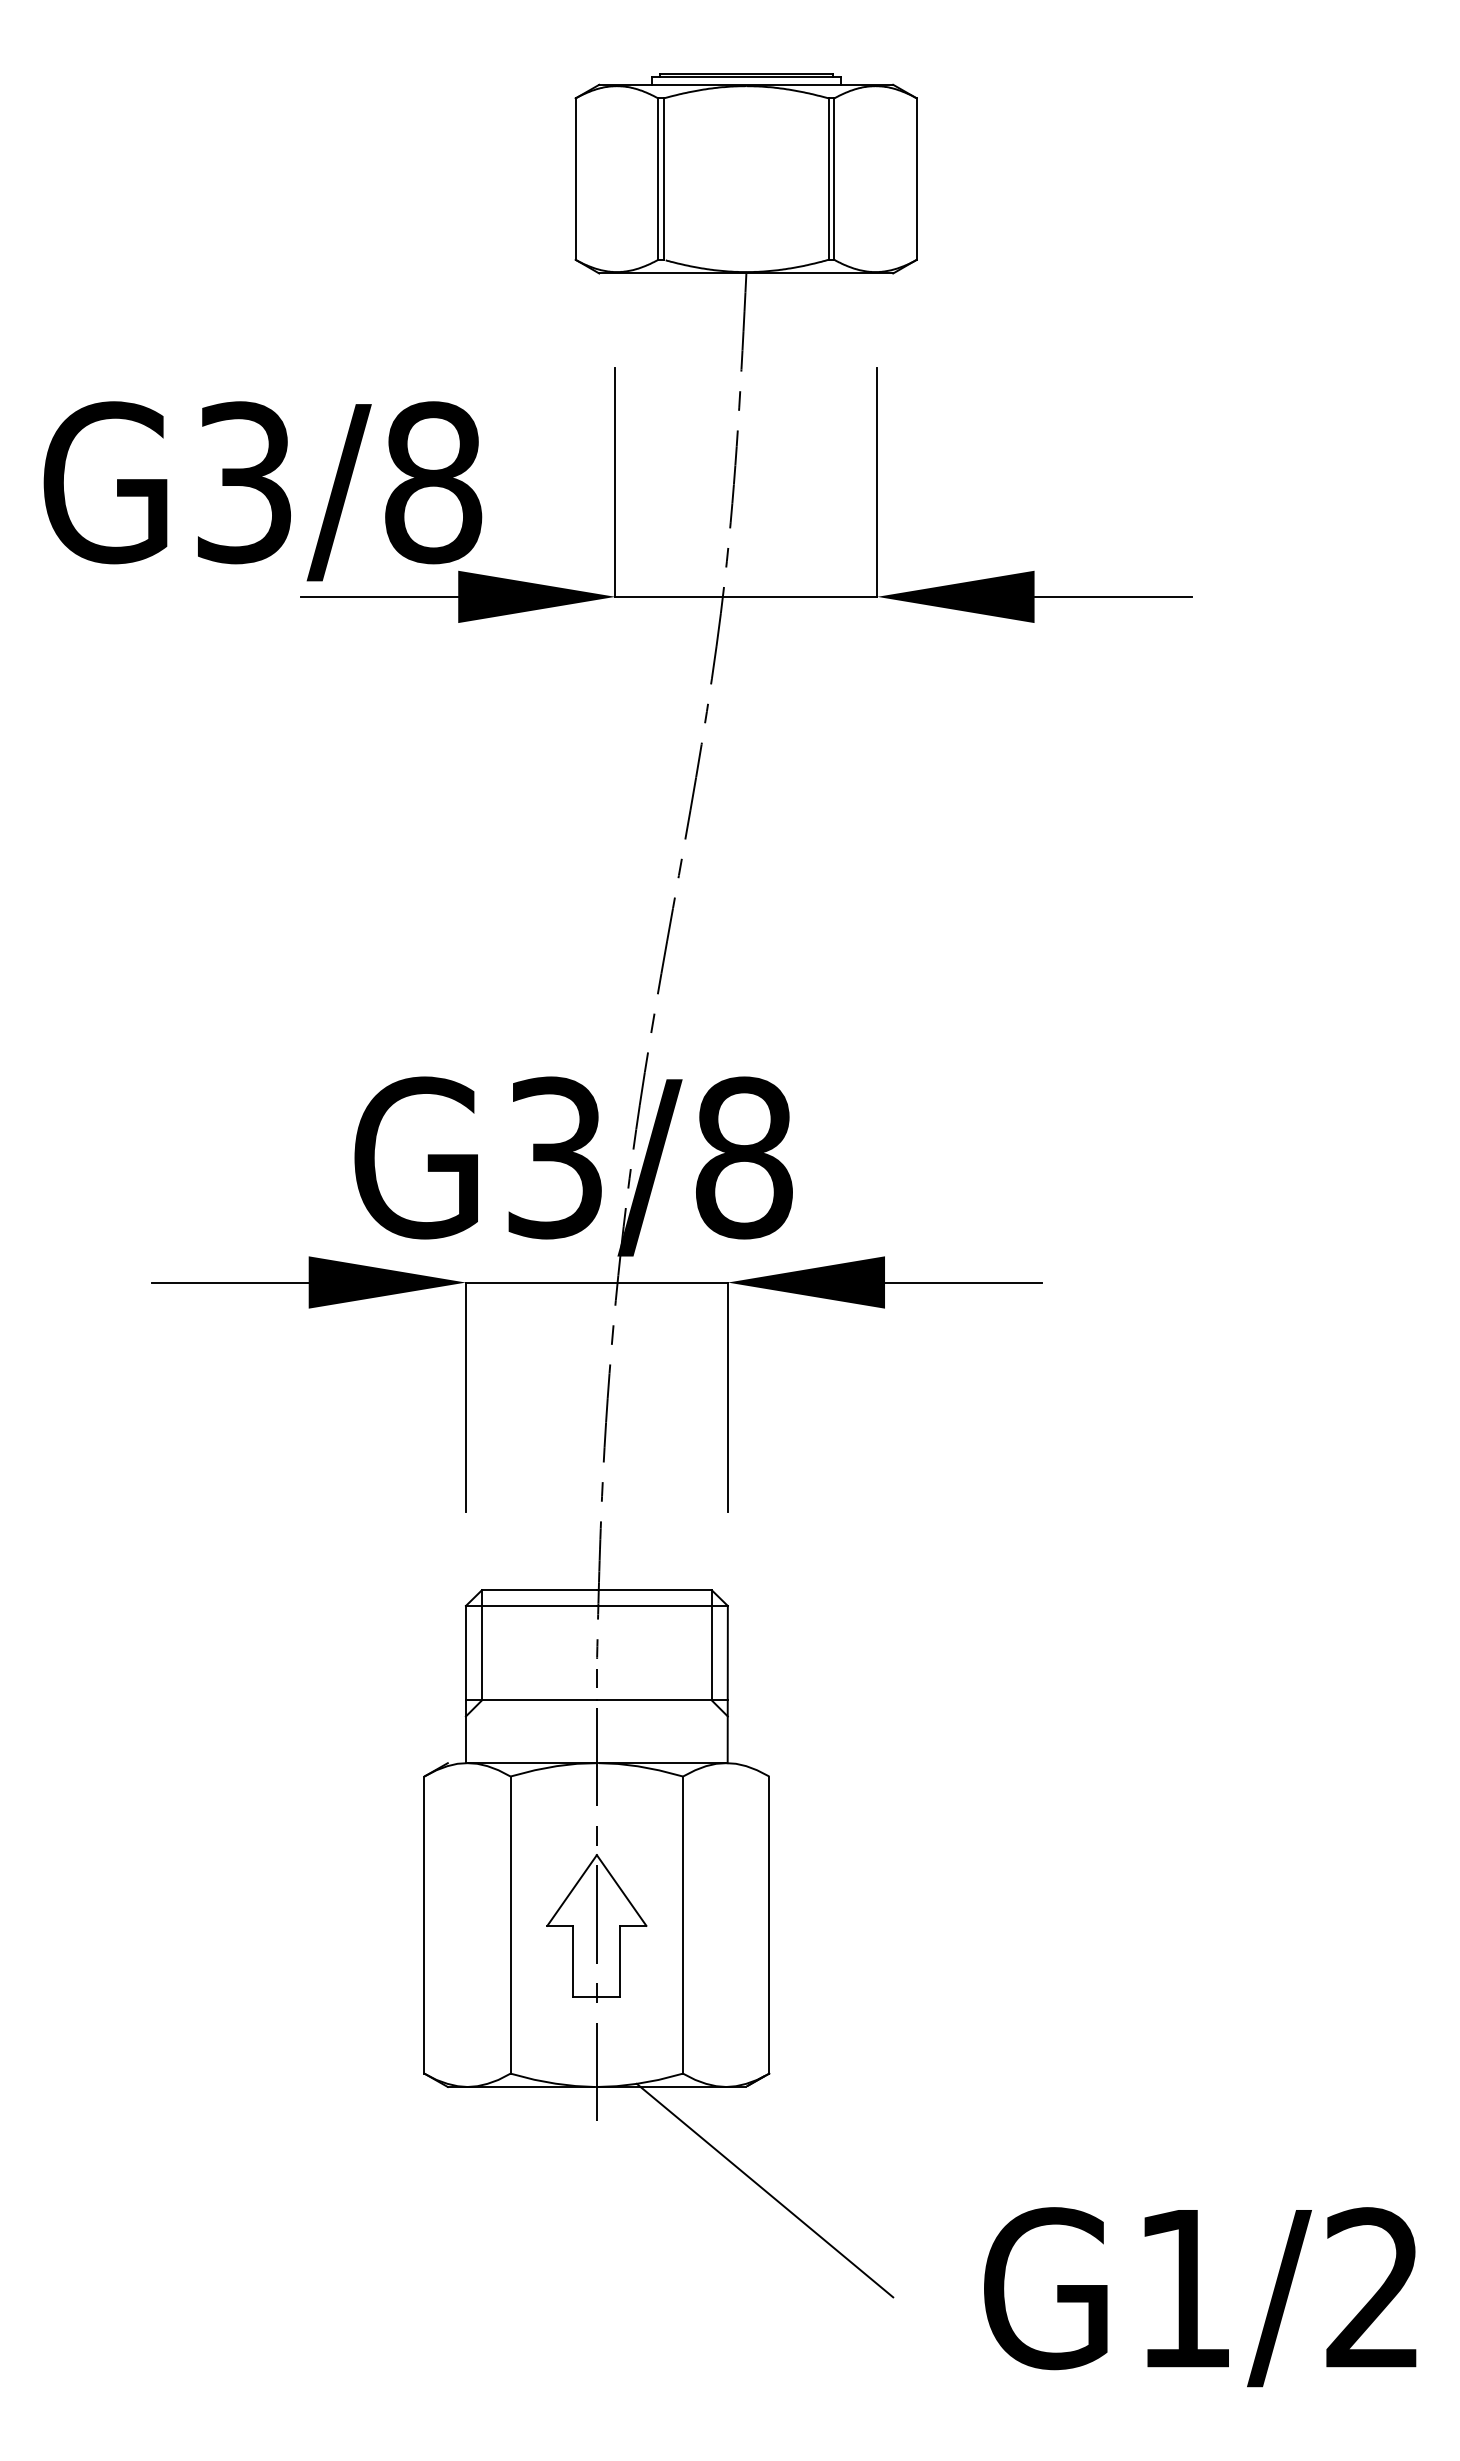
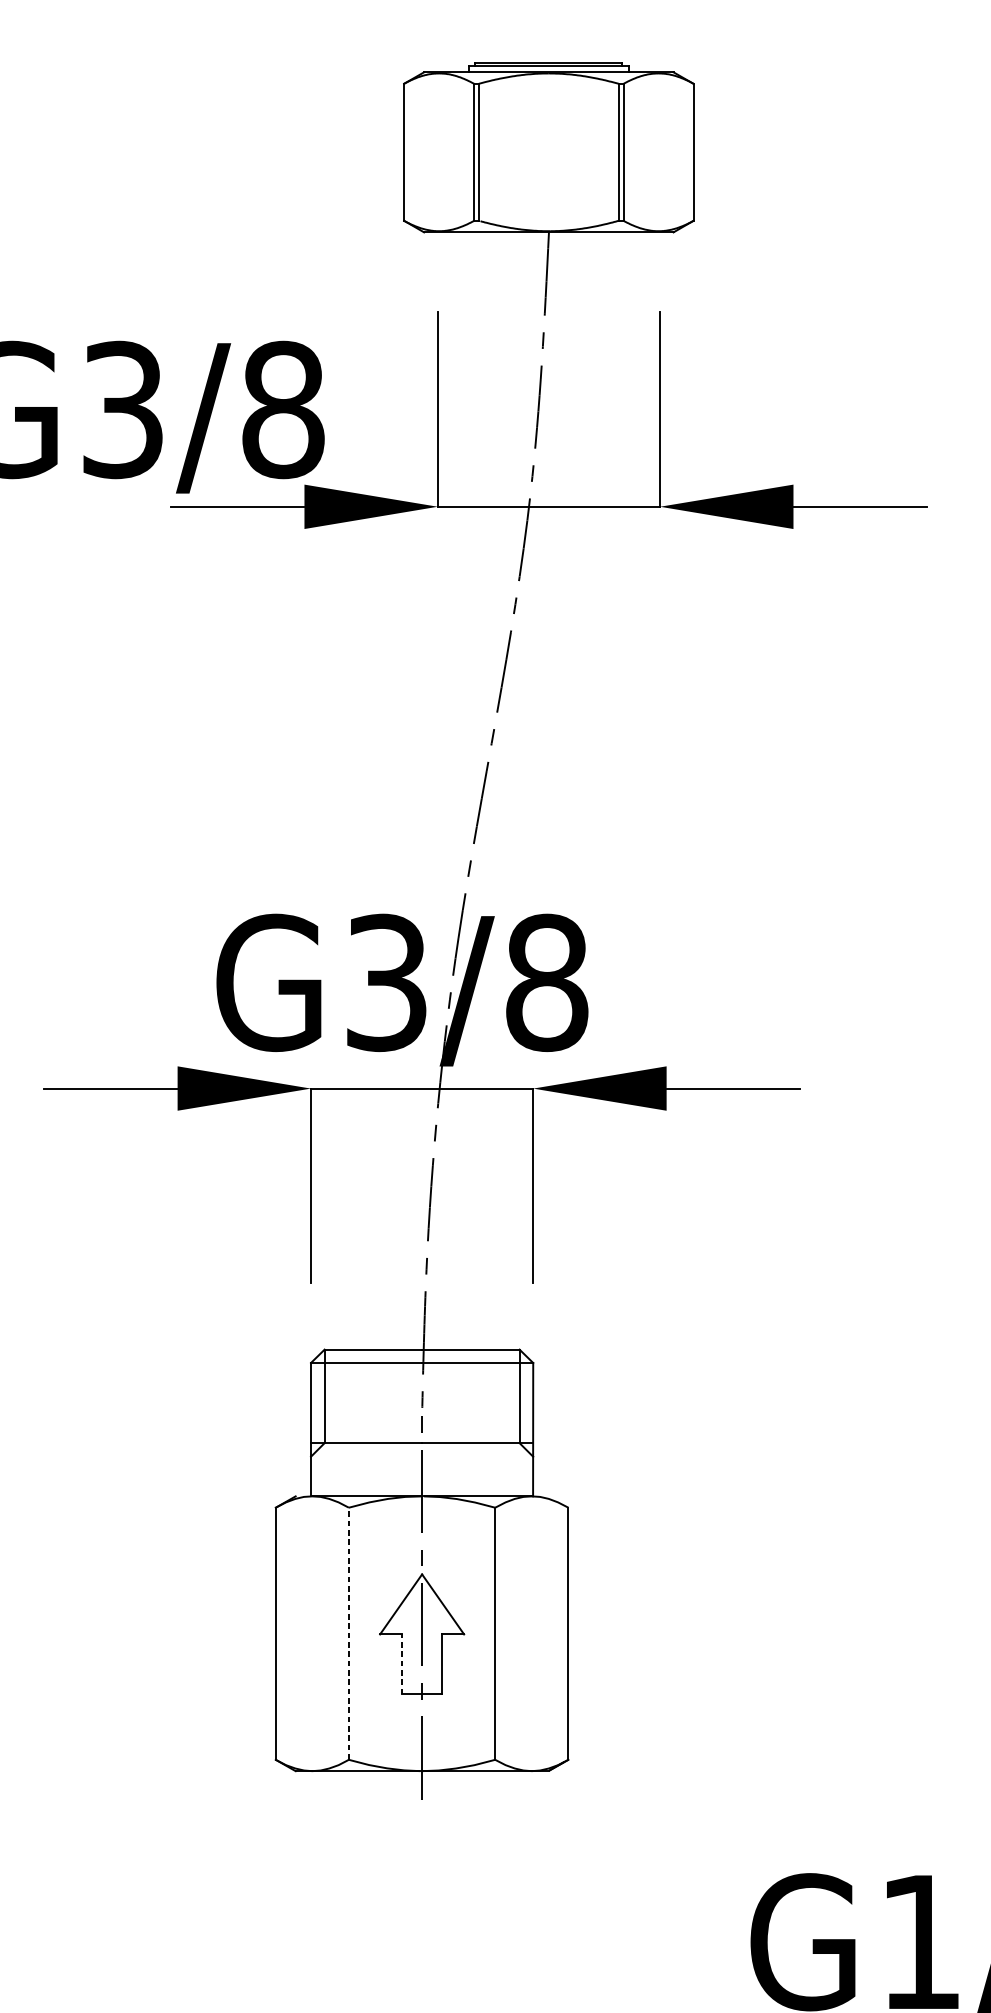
line: (510, 1925) -> (348, 1634), solid -> dashed
line: (573, 1960) -> (402, 1663), solid -> dashed
line: (764, 2190) -> (564, 1858), removed

